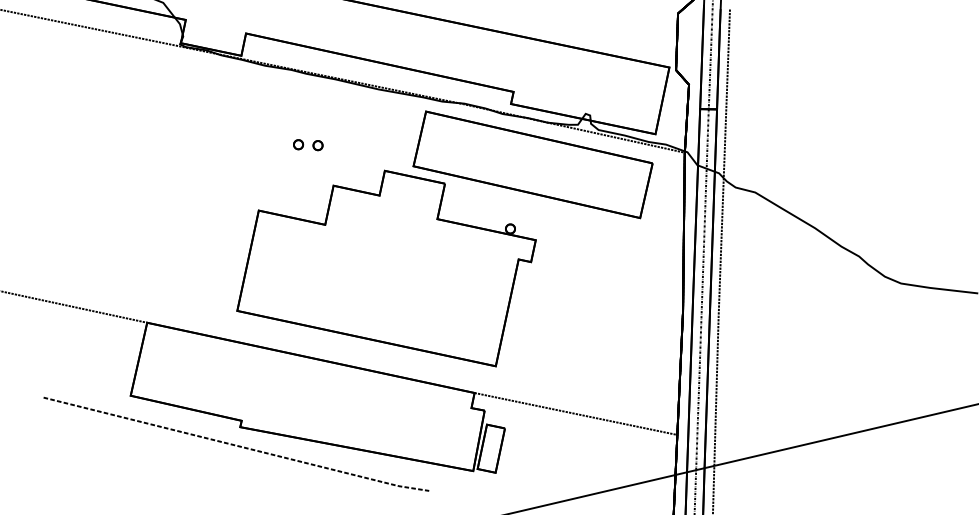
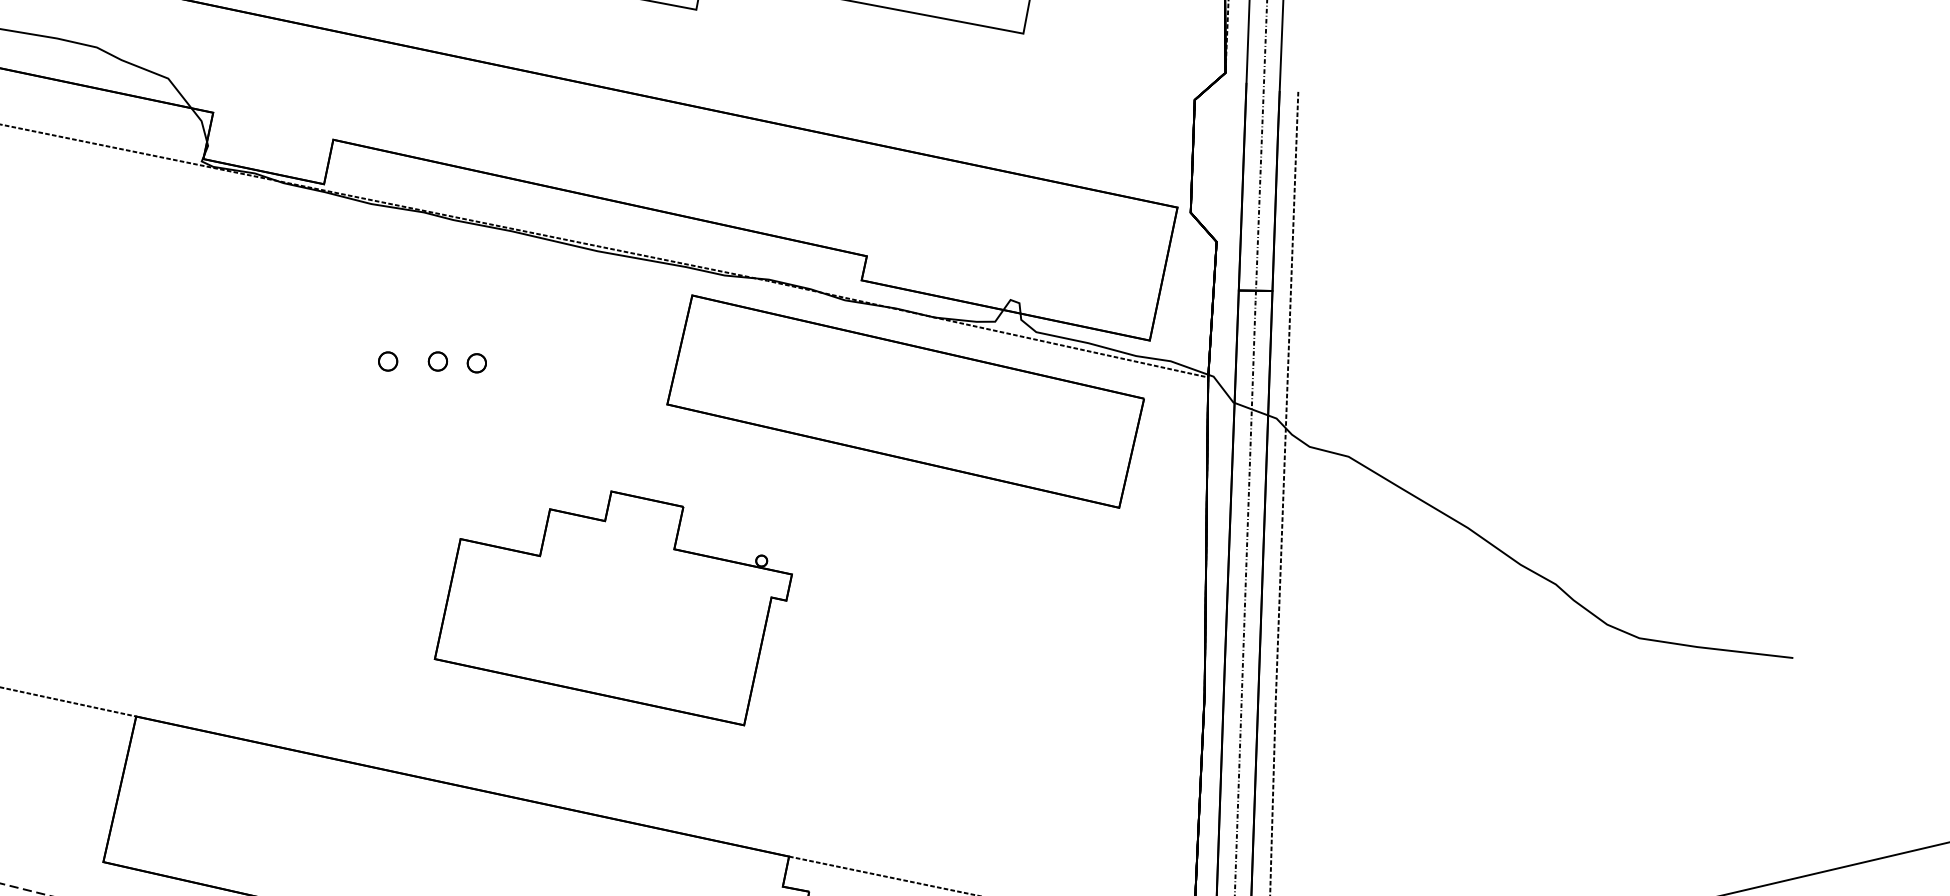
part: (273, 144) -> (388, 361), added
part: (386, 268) -> (613, 608), size x0.6

